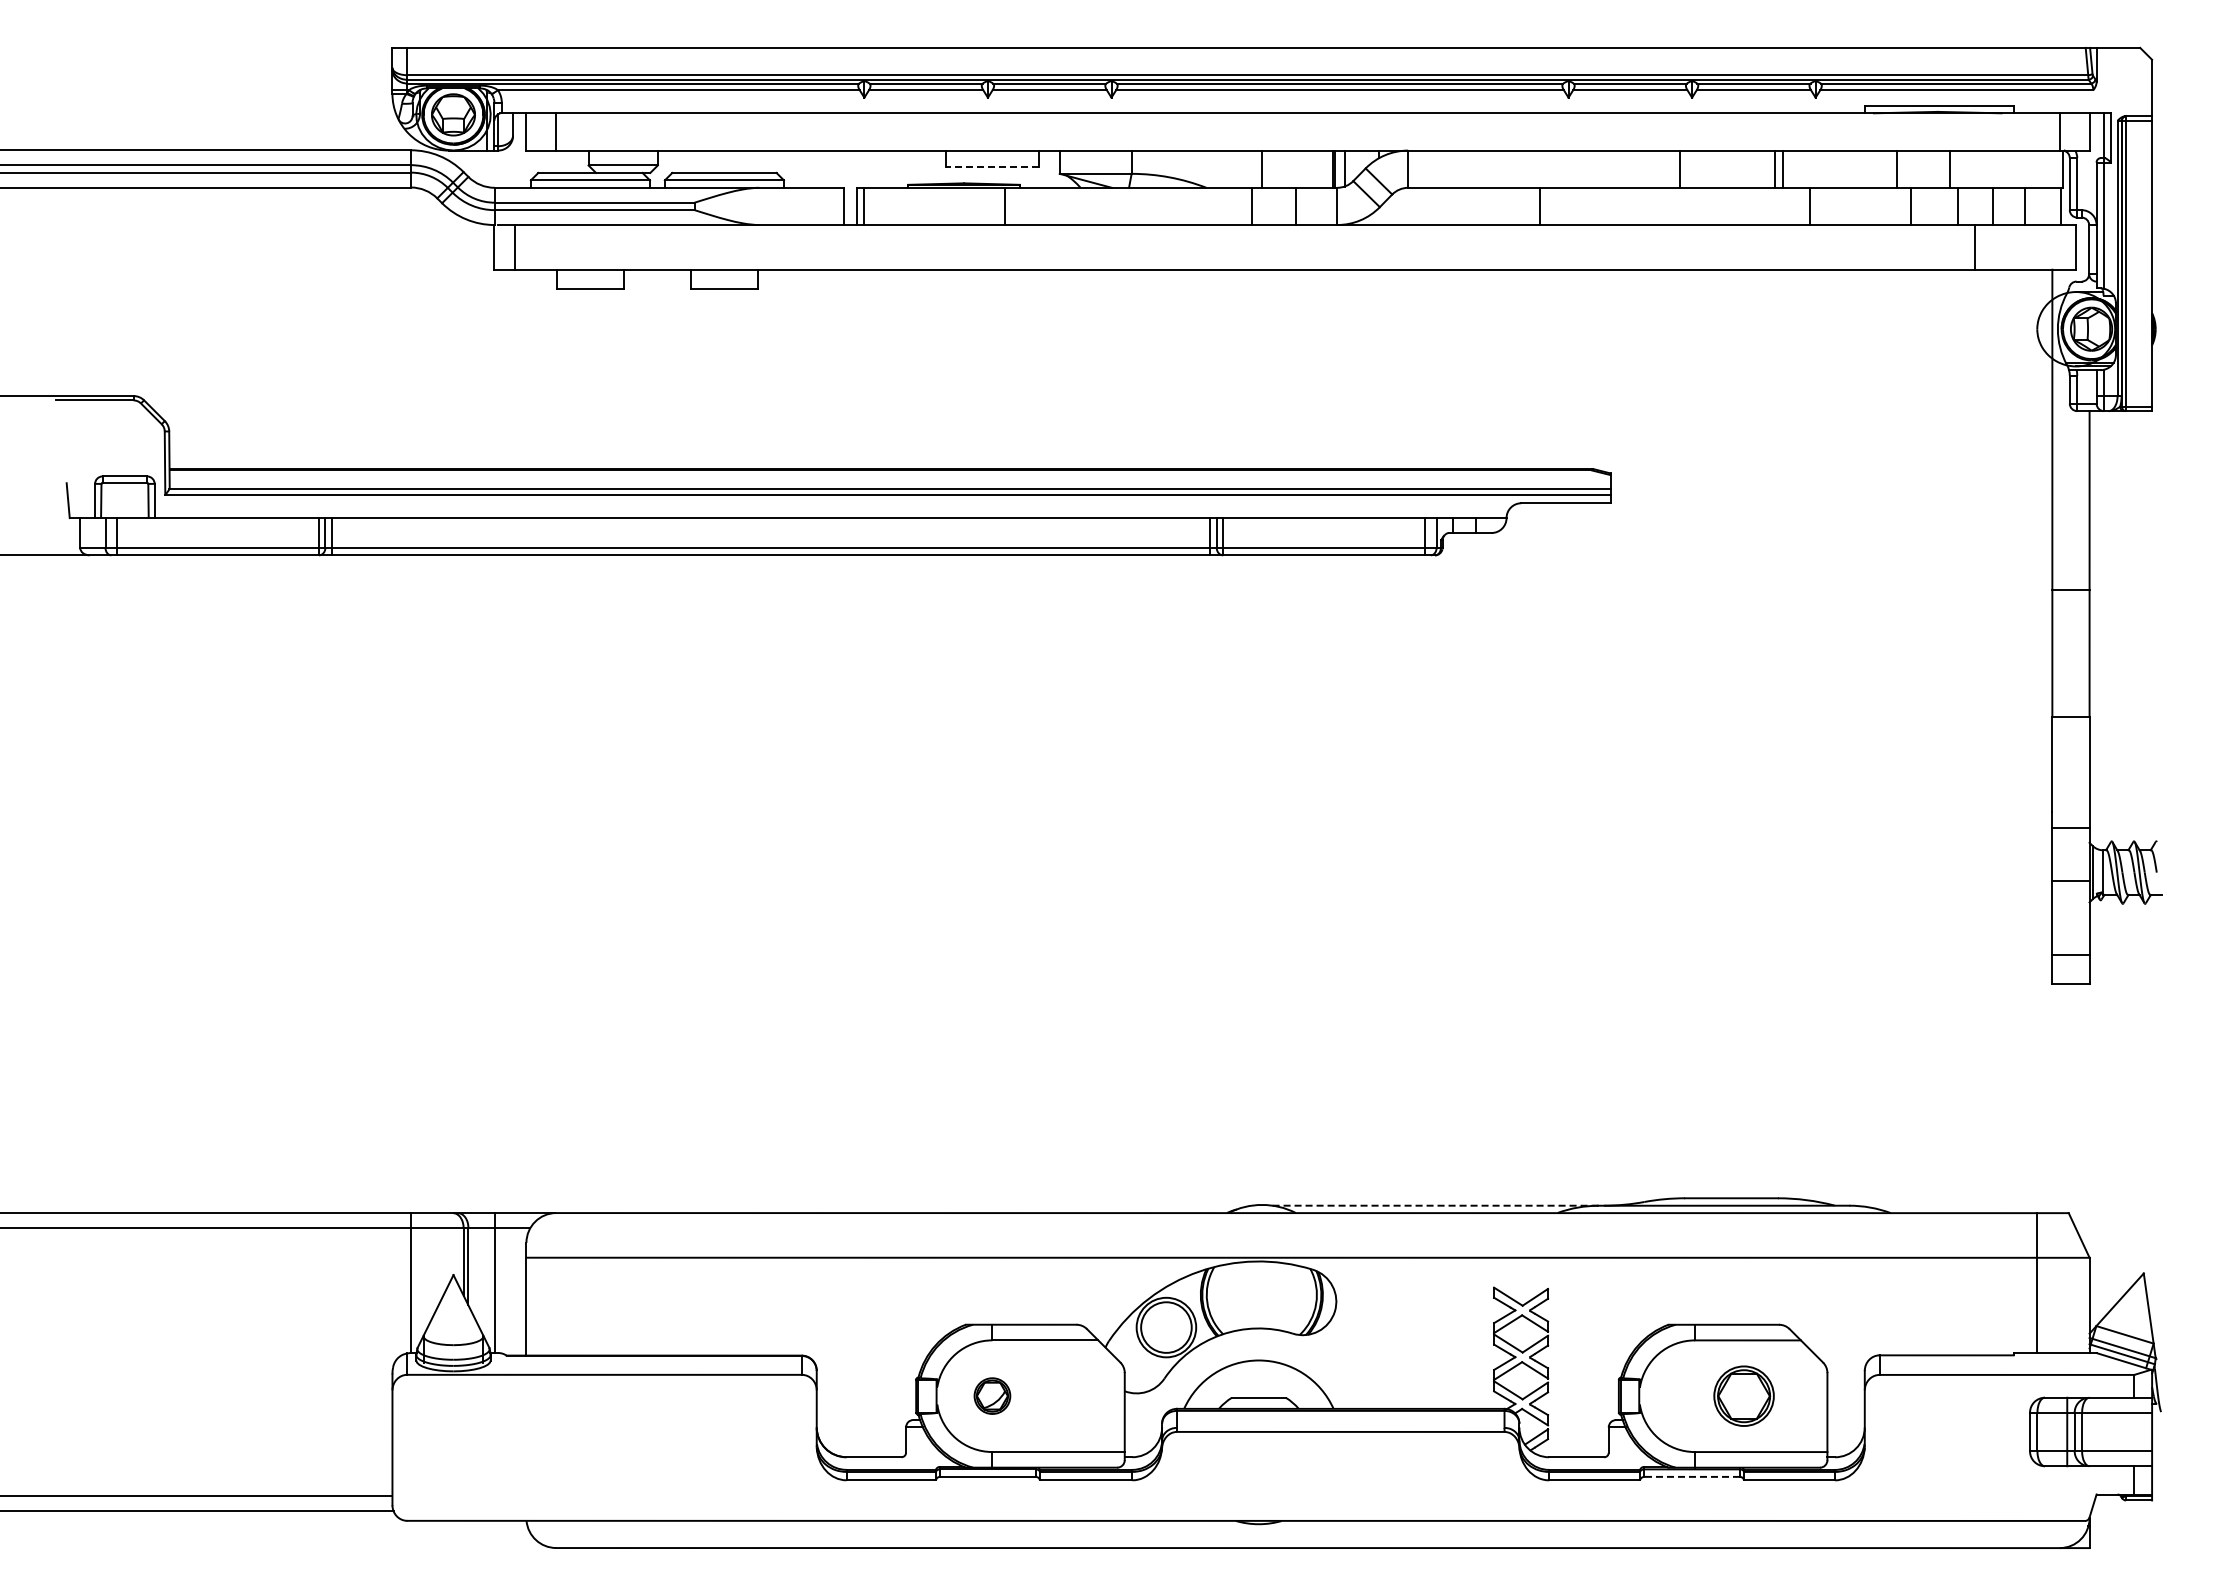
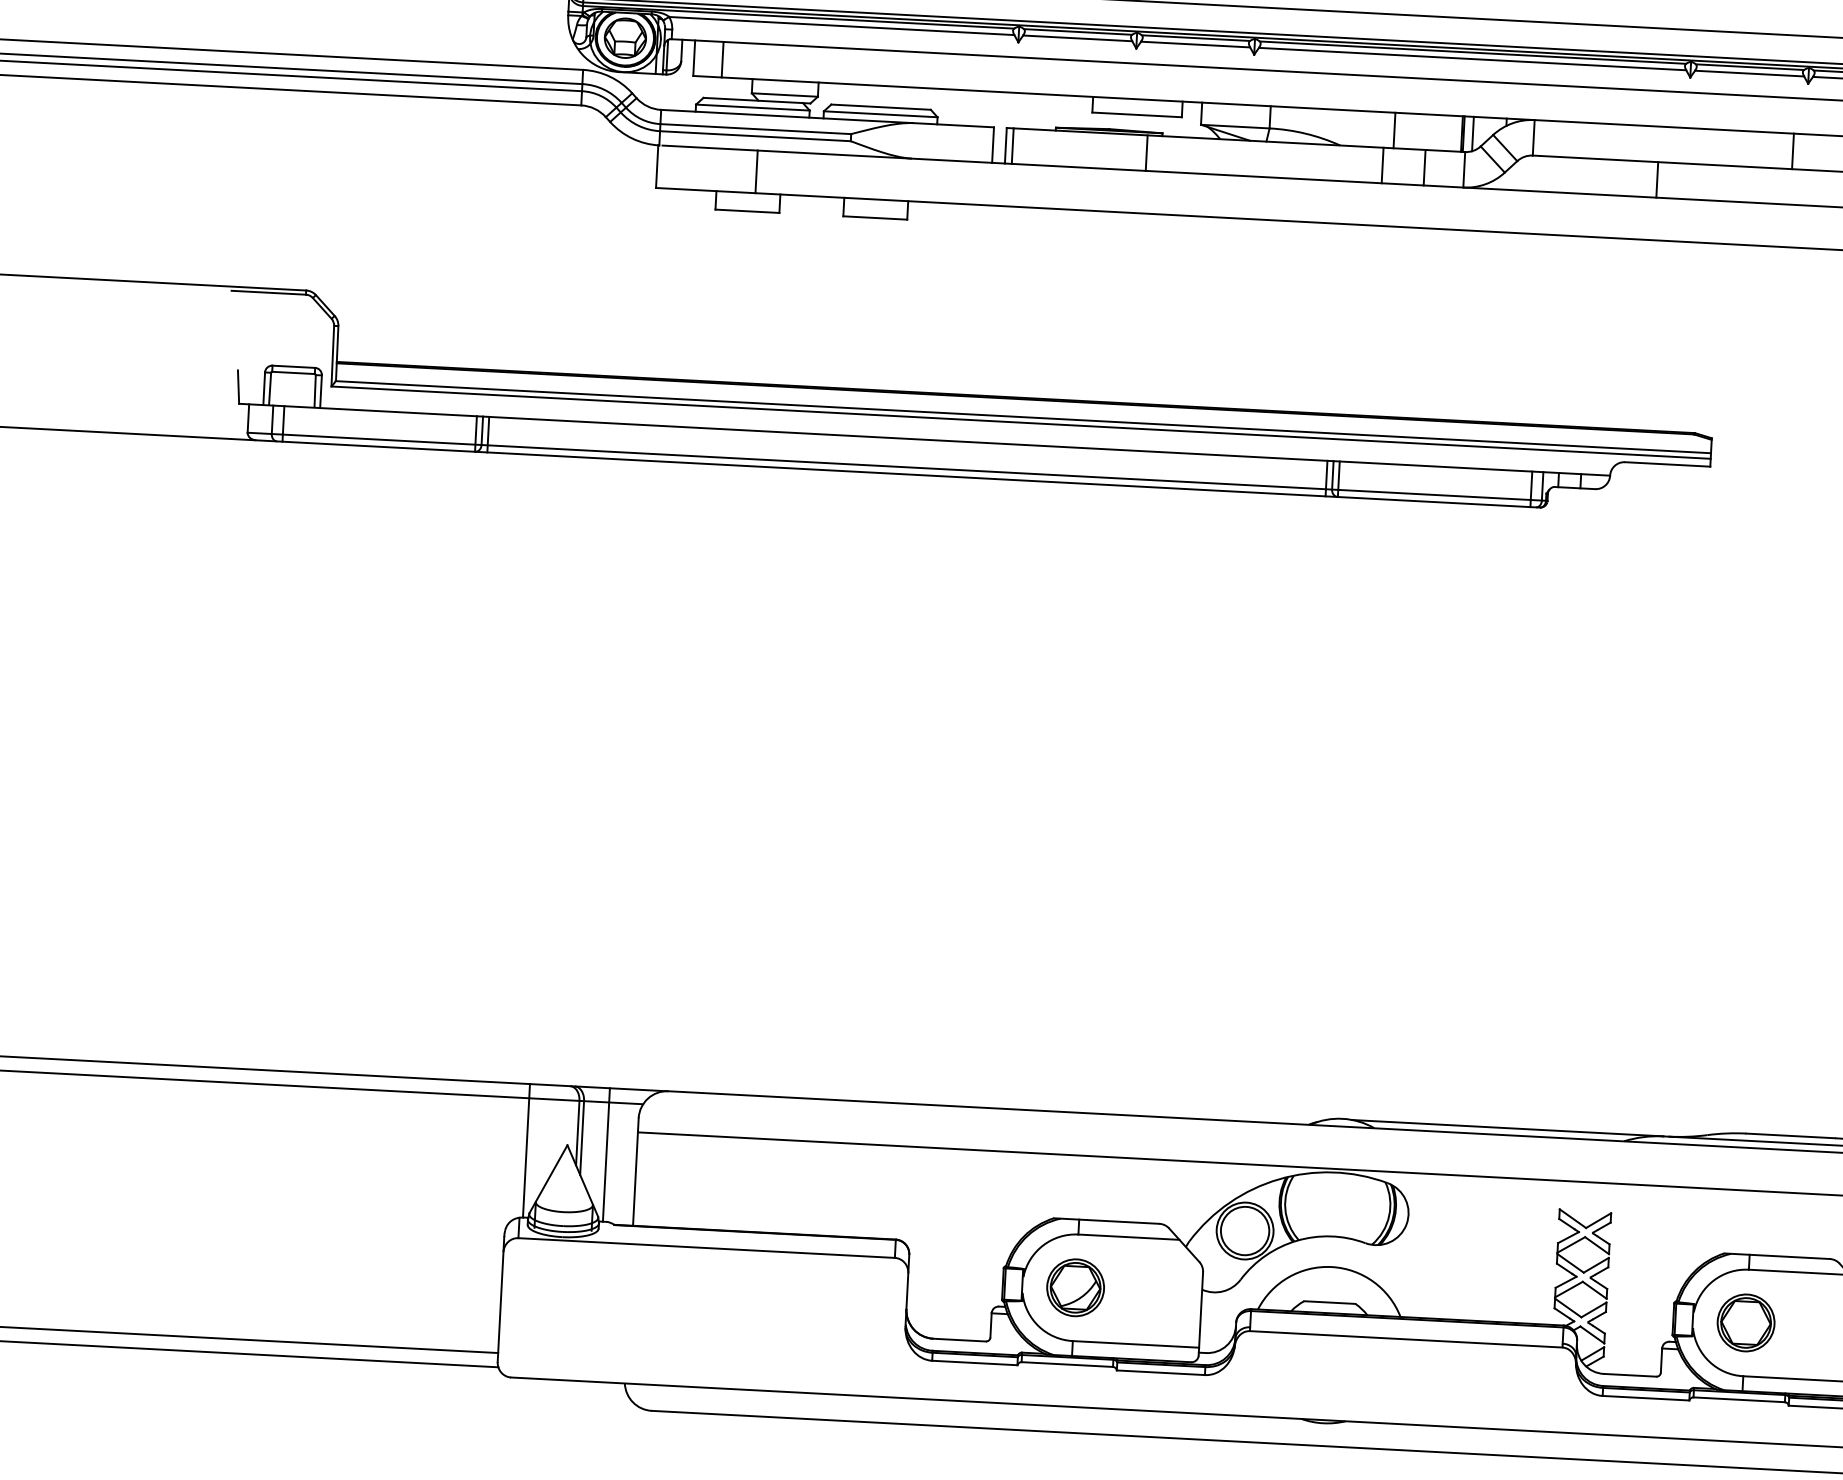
line: (992, 166) -> (1137, 114), dashed -> solid
line: (514, 247) -> (756, 171), moved
line: (1434, 1205) -> (1507, 1127), dashed -> solid
part: (992, 1395) -> (1075, 1287), size x1.67
part: (1743, 1395) -> (1745, 1322), moved
line: (1692, 1476) -> (1739, 1399), dashed -> solid

